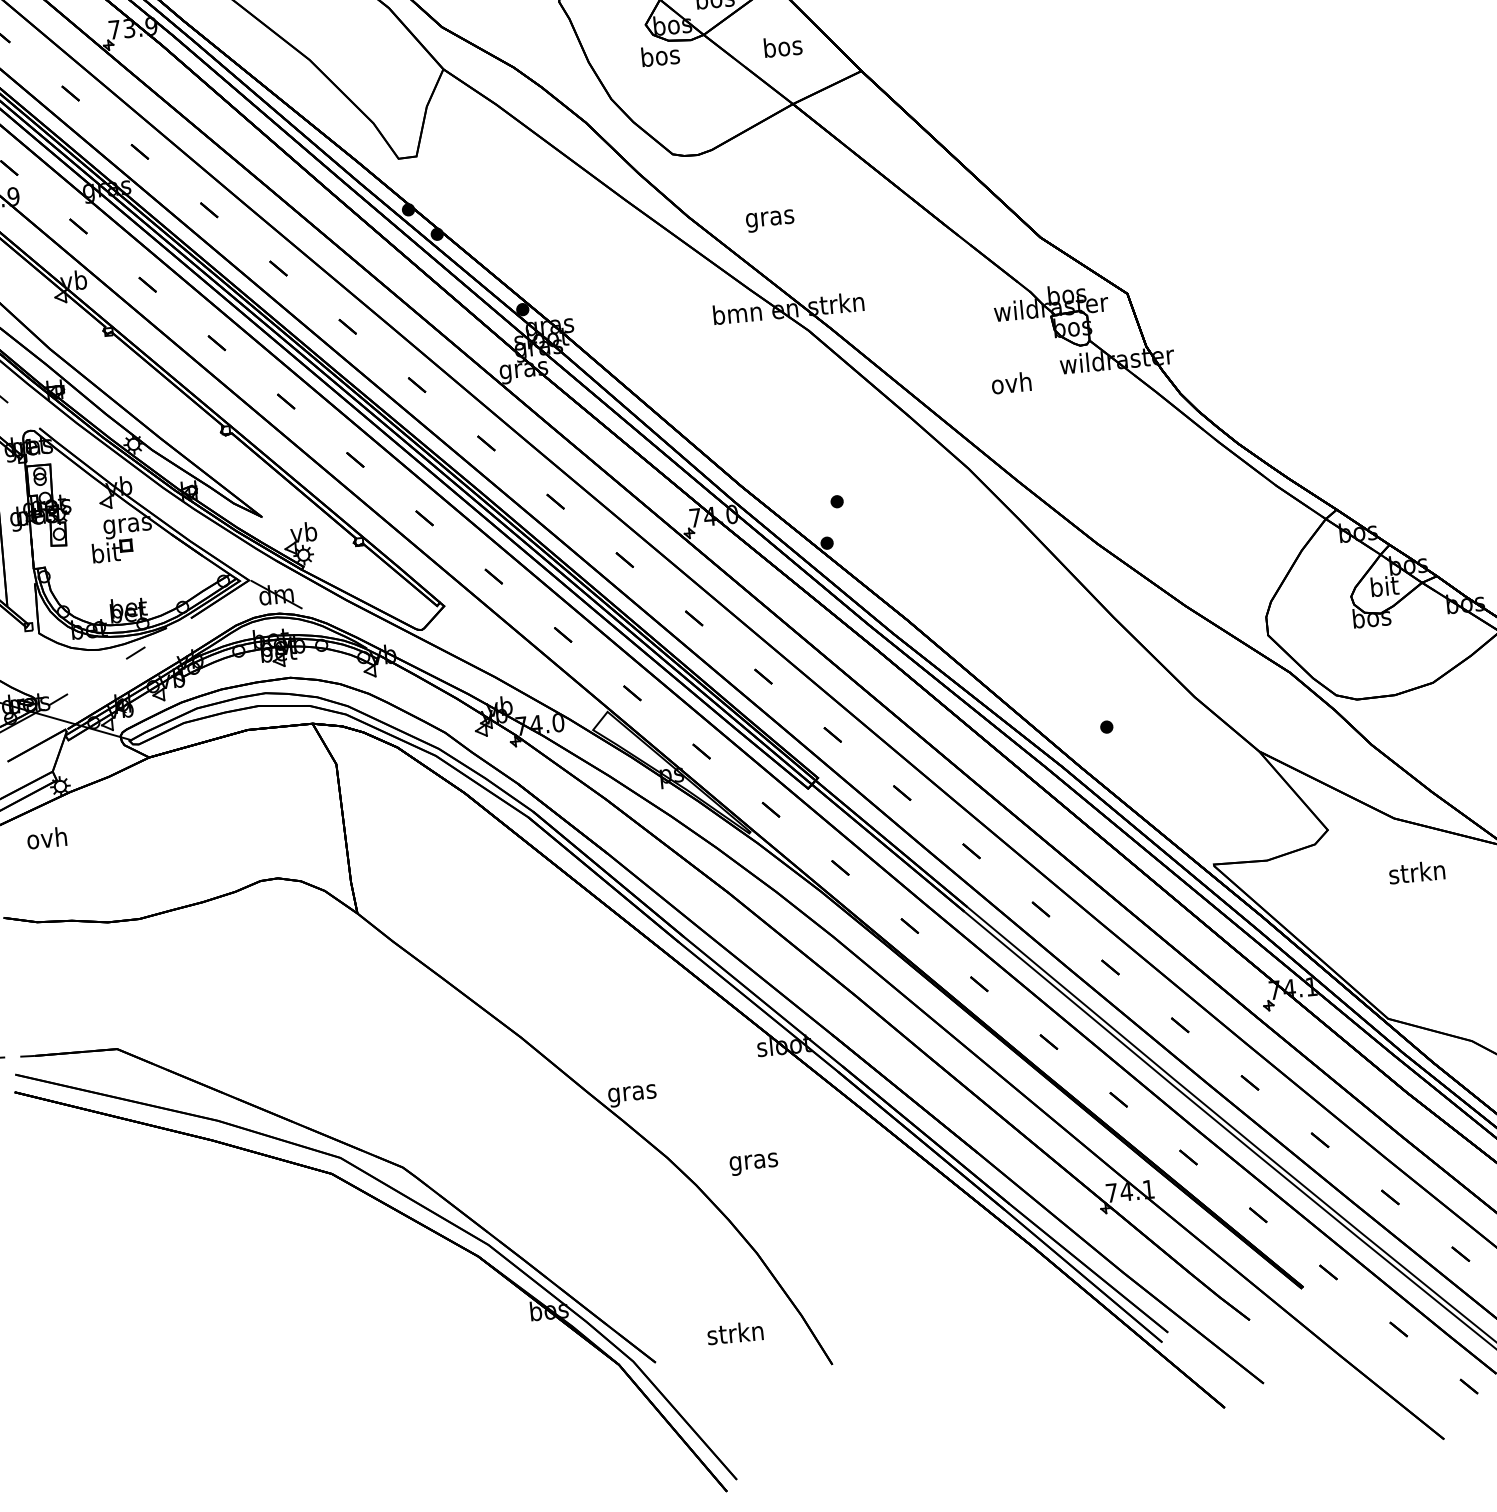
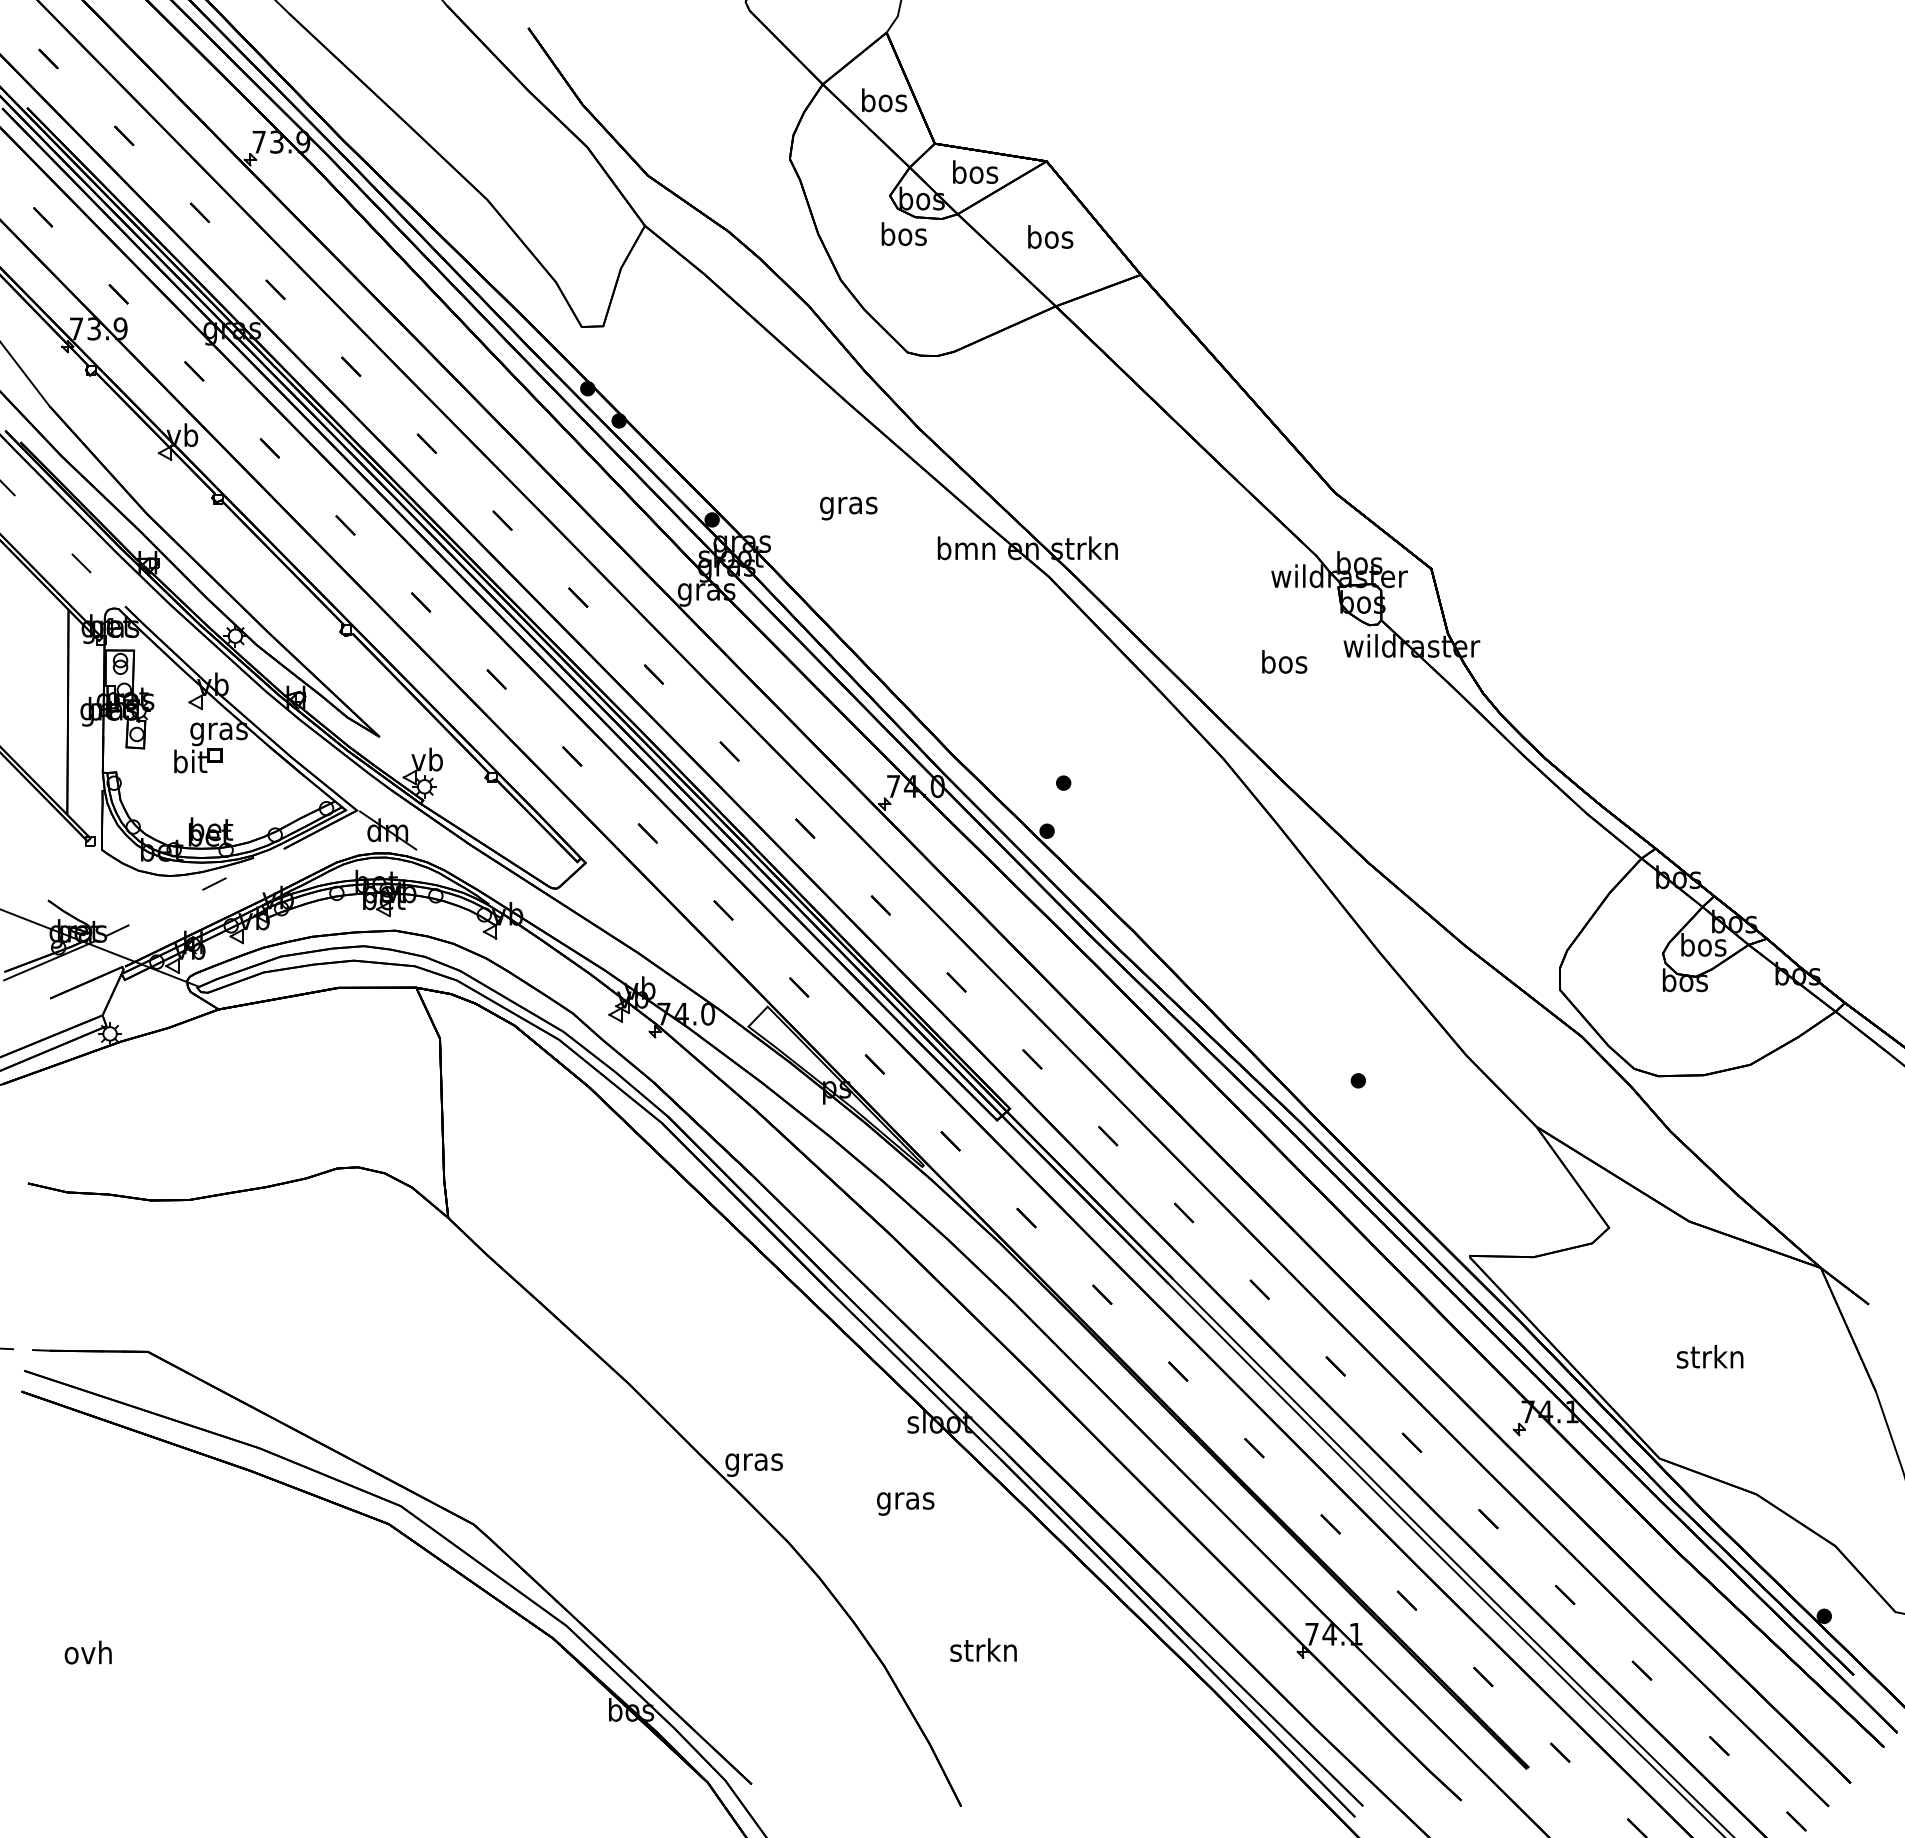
text: (770, 221) -> (848, 508), moved
text: (1011, 382) -> (1283, 661), ovh -> bos
text: (1384, 586) -> (1703, 944), bit -> bos
text: (46, 838) -> (87, 1652), moved
text: (1416, 872) -> (1709, 1356), moved
text: (753, 1163) -> (905, 1503), moved
text: (735, 1332) -> (983, 1649), moved

